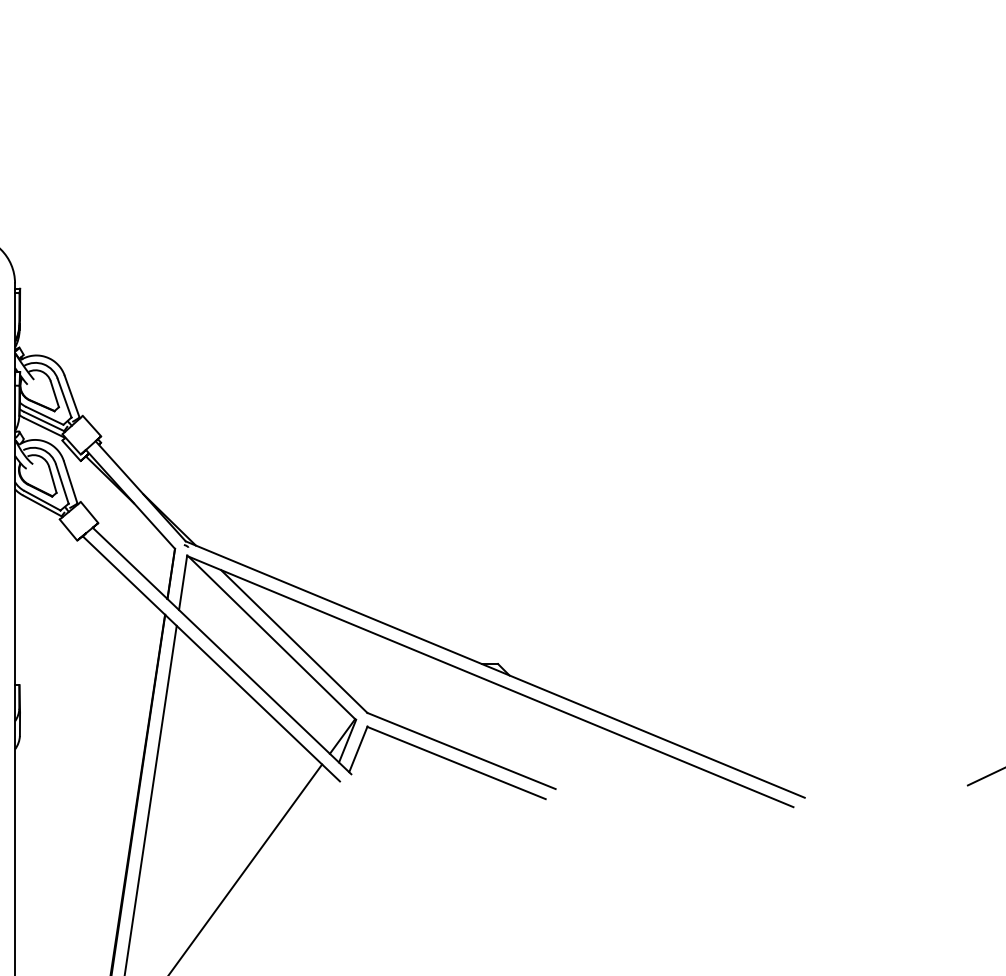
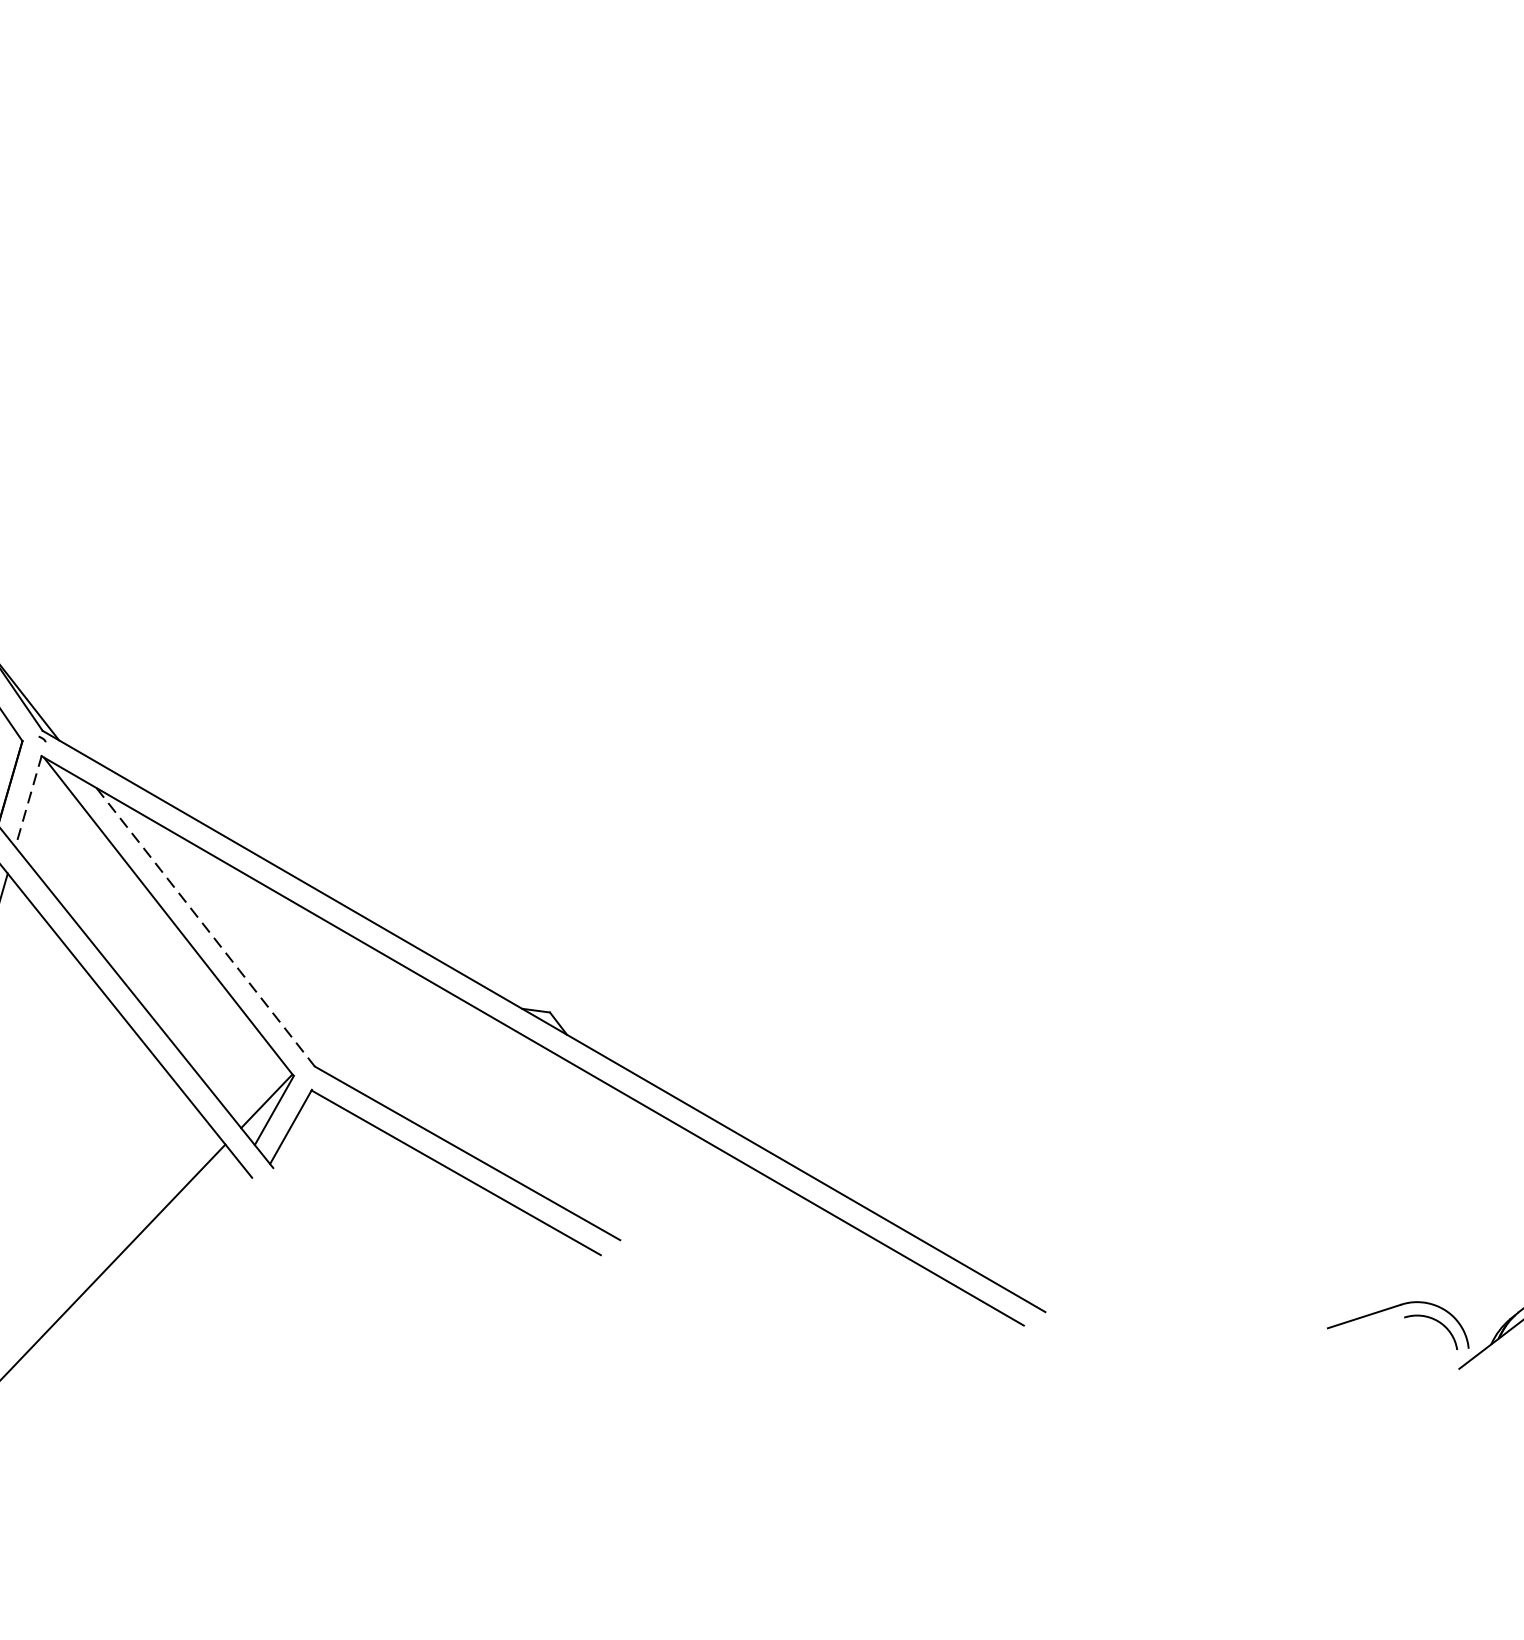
line: (183, 582) -> (29, 800), solid -> dashed
line: (294, 641) -> (206, 927), solid -> dashed

